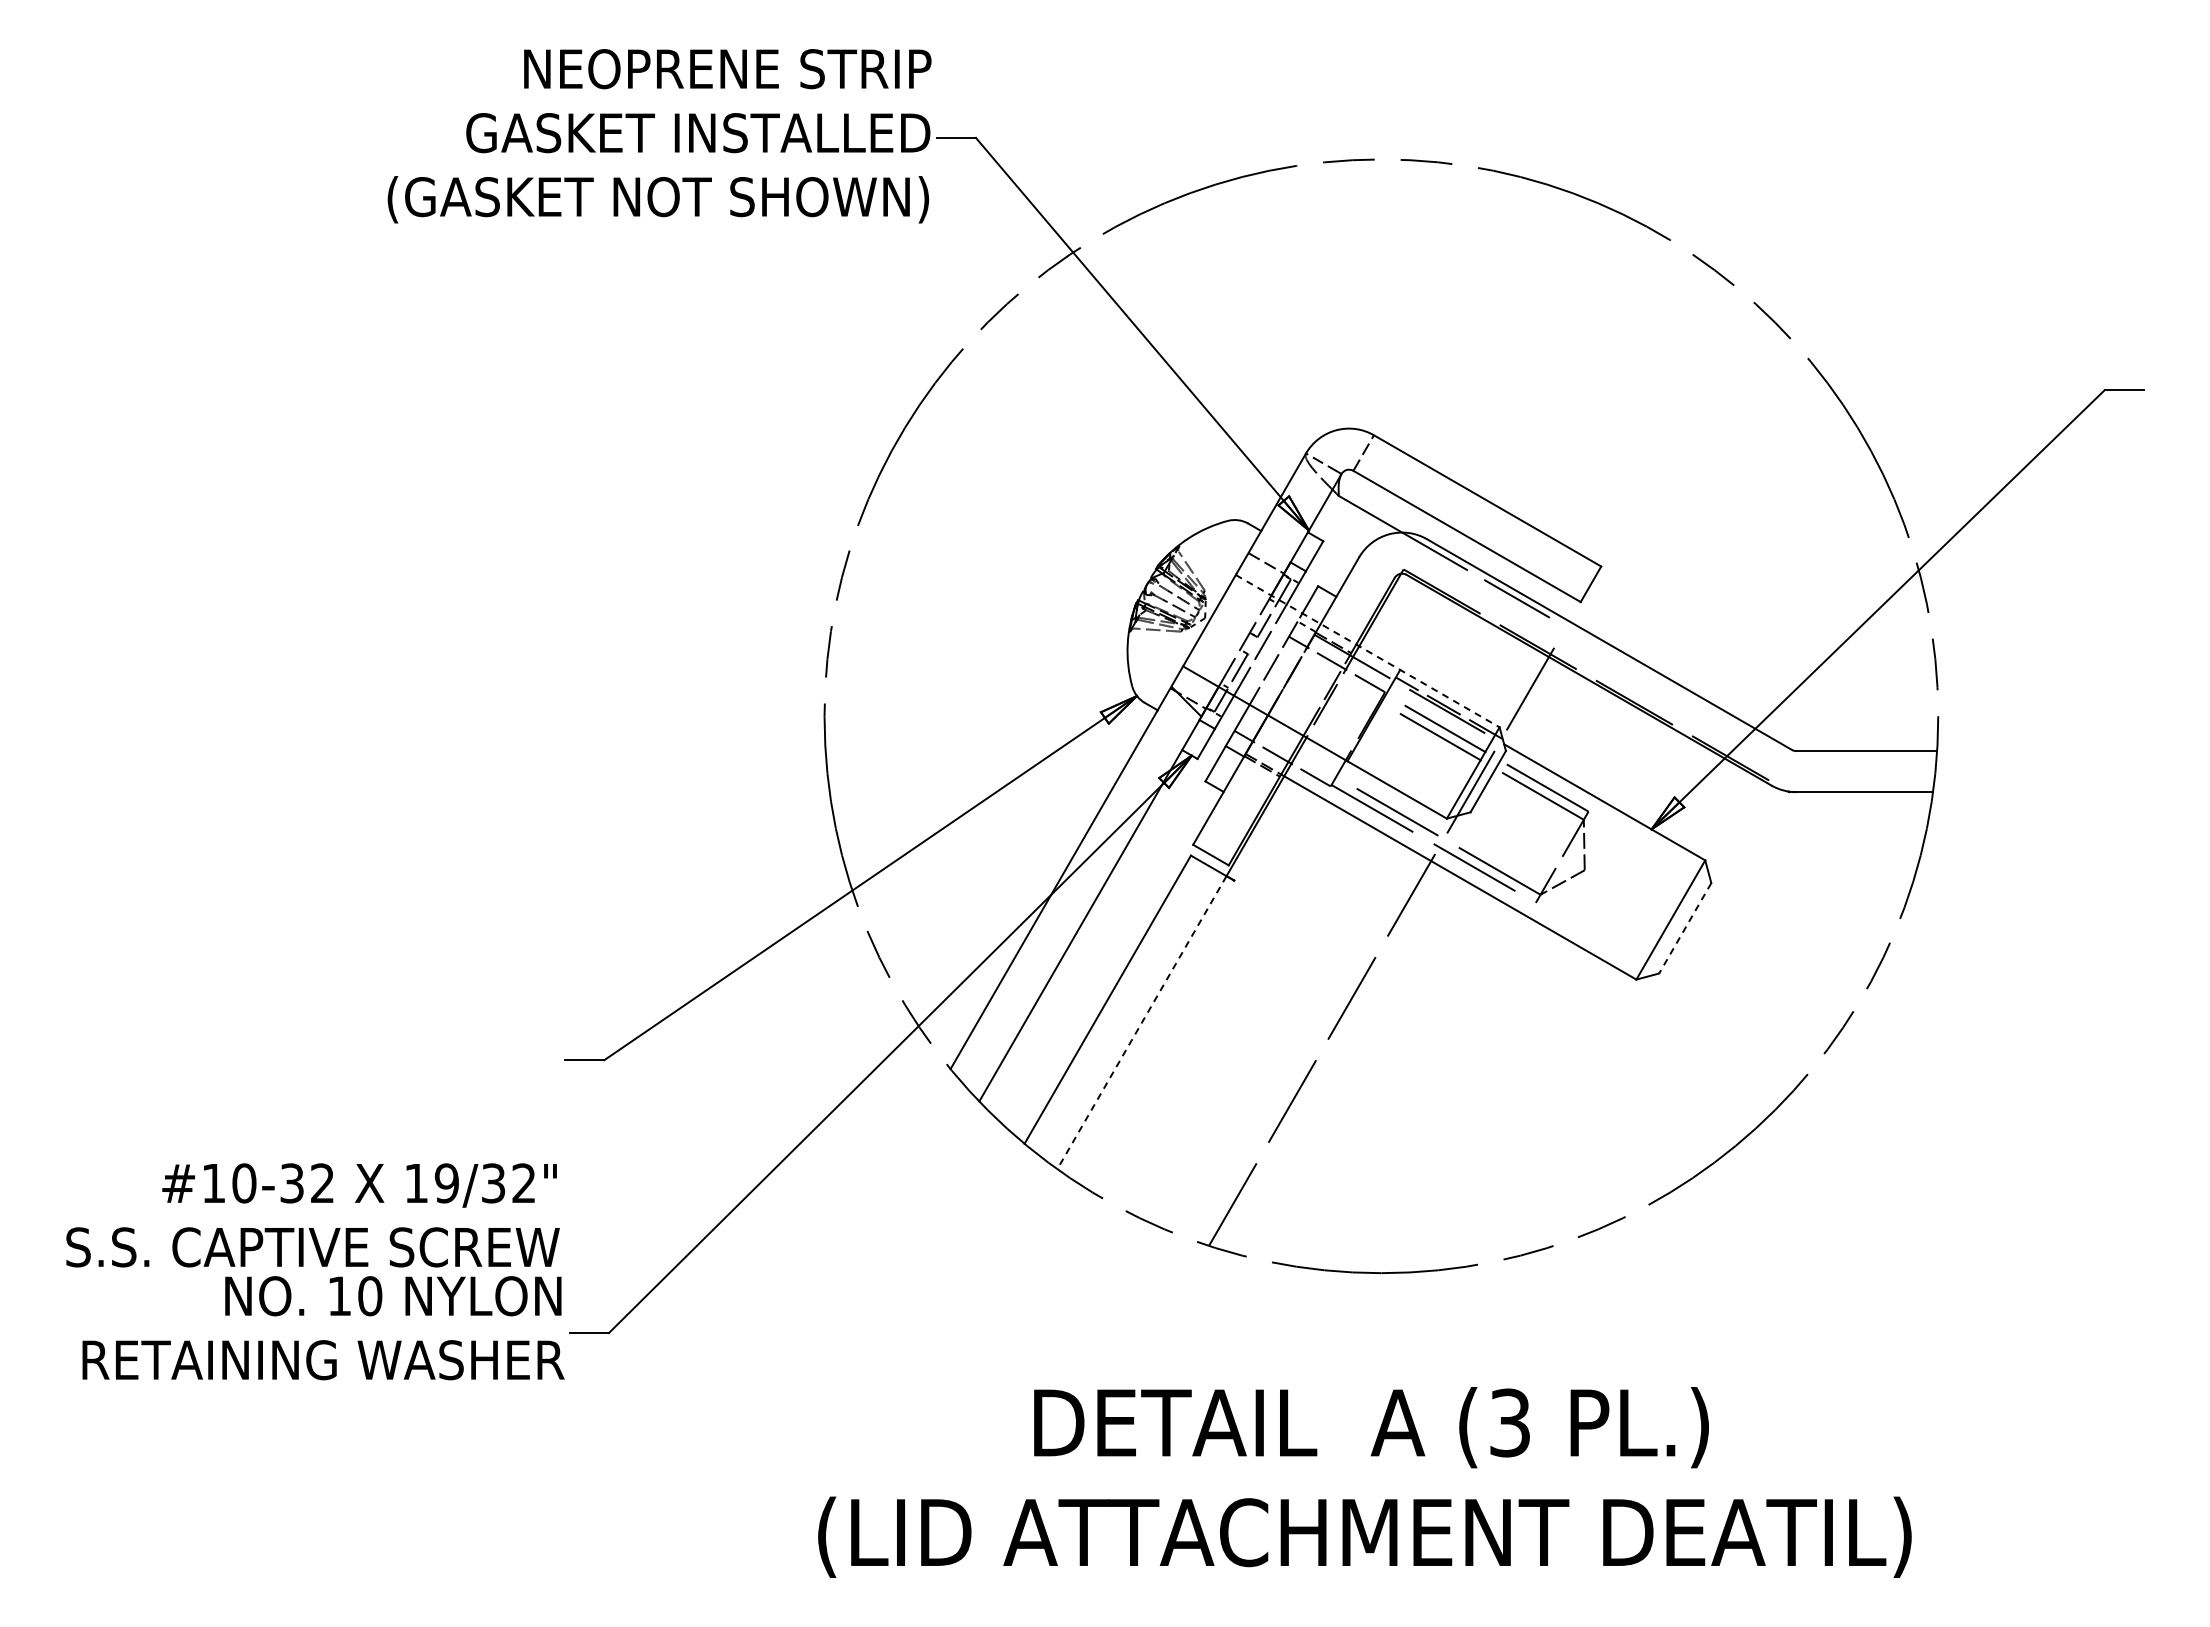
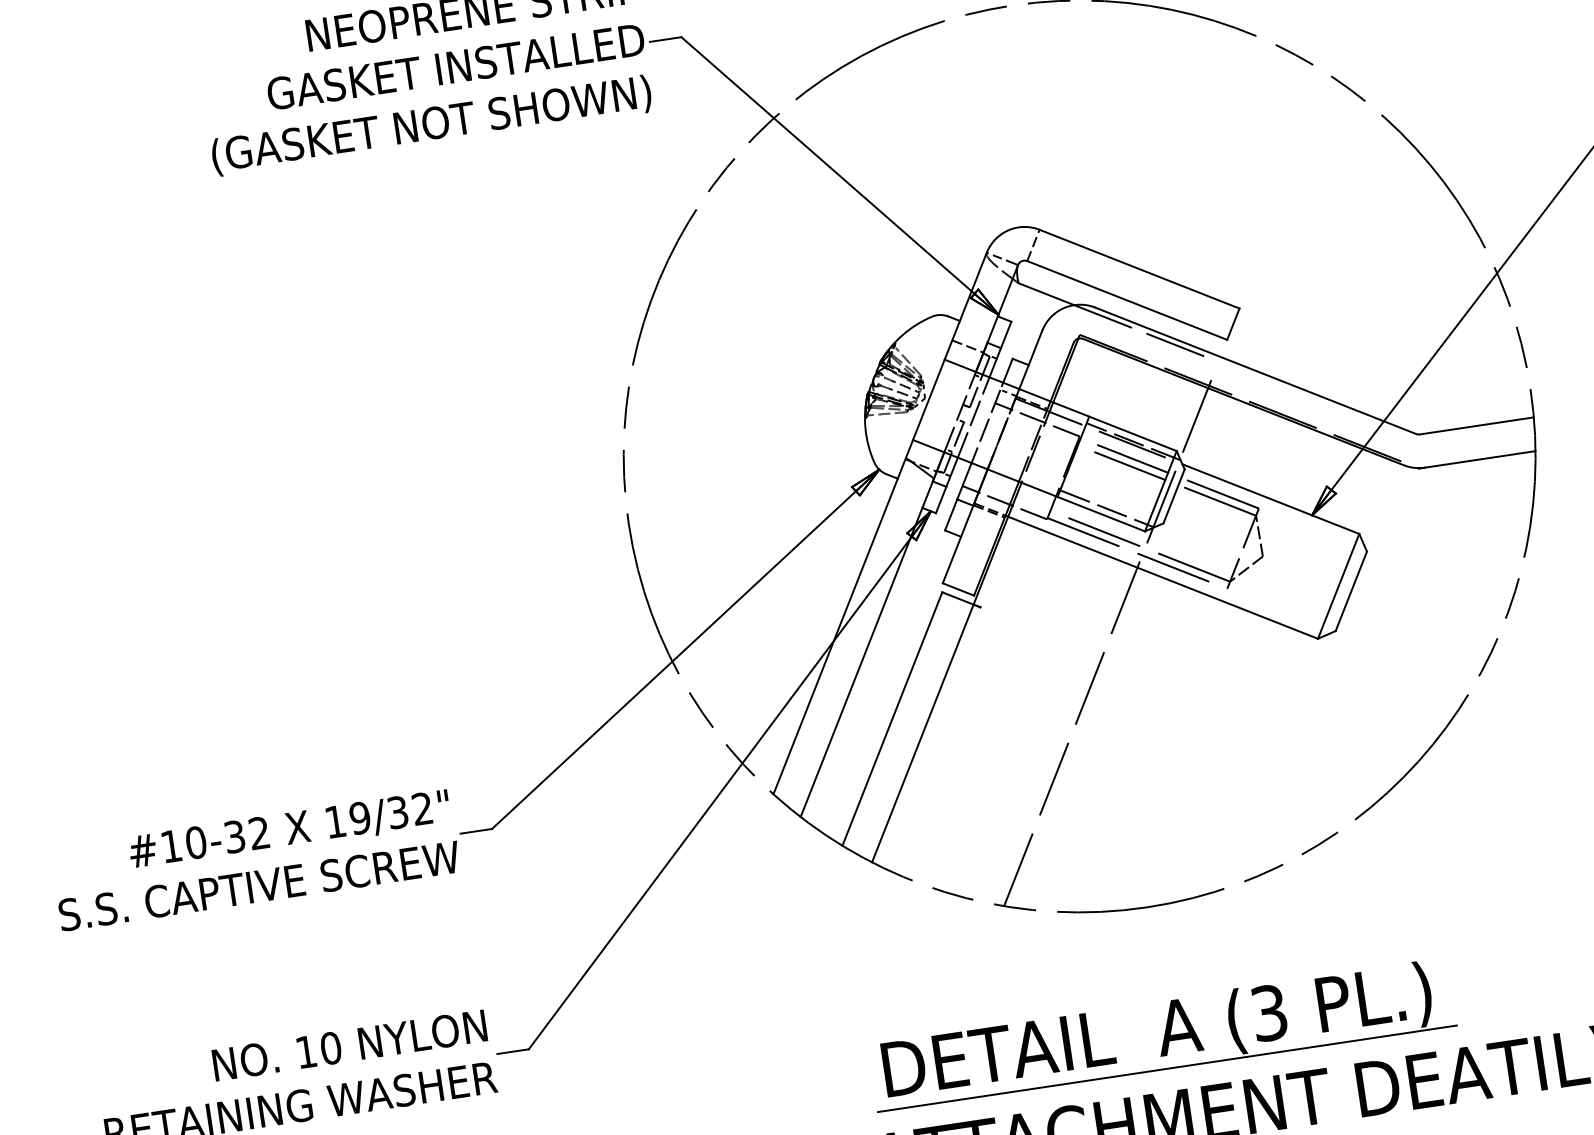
line: (1368, 651) -> (1061, 405), dashed -> solid
line: (1404, 784) -> (1106, 508), added
line: (1685, 928) -> (1351, 591), dashed -> solid
line: (1141, 1023) -> (922, 734), dashed -> solid
text: (312, 1215) -> (255, 860), moved
line: (1376, 1471) -> (1167, 1068), added

